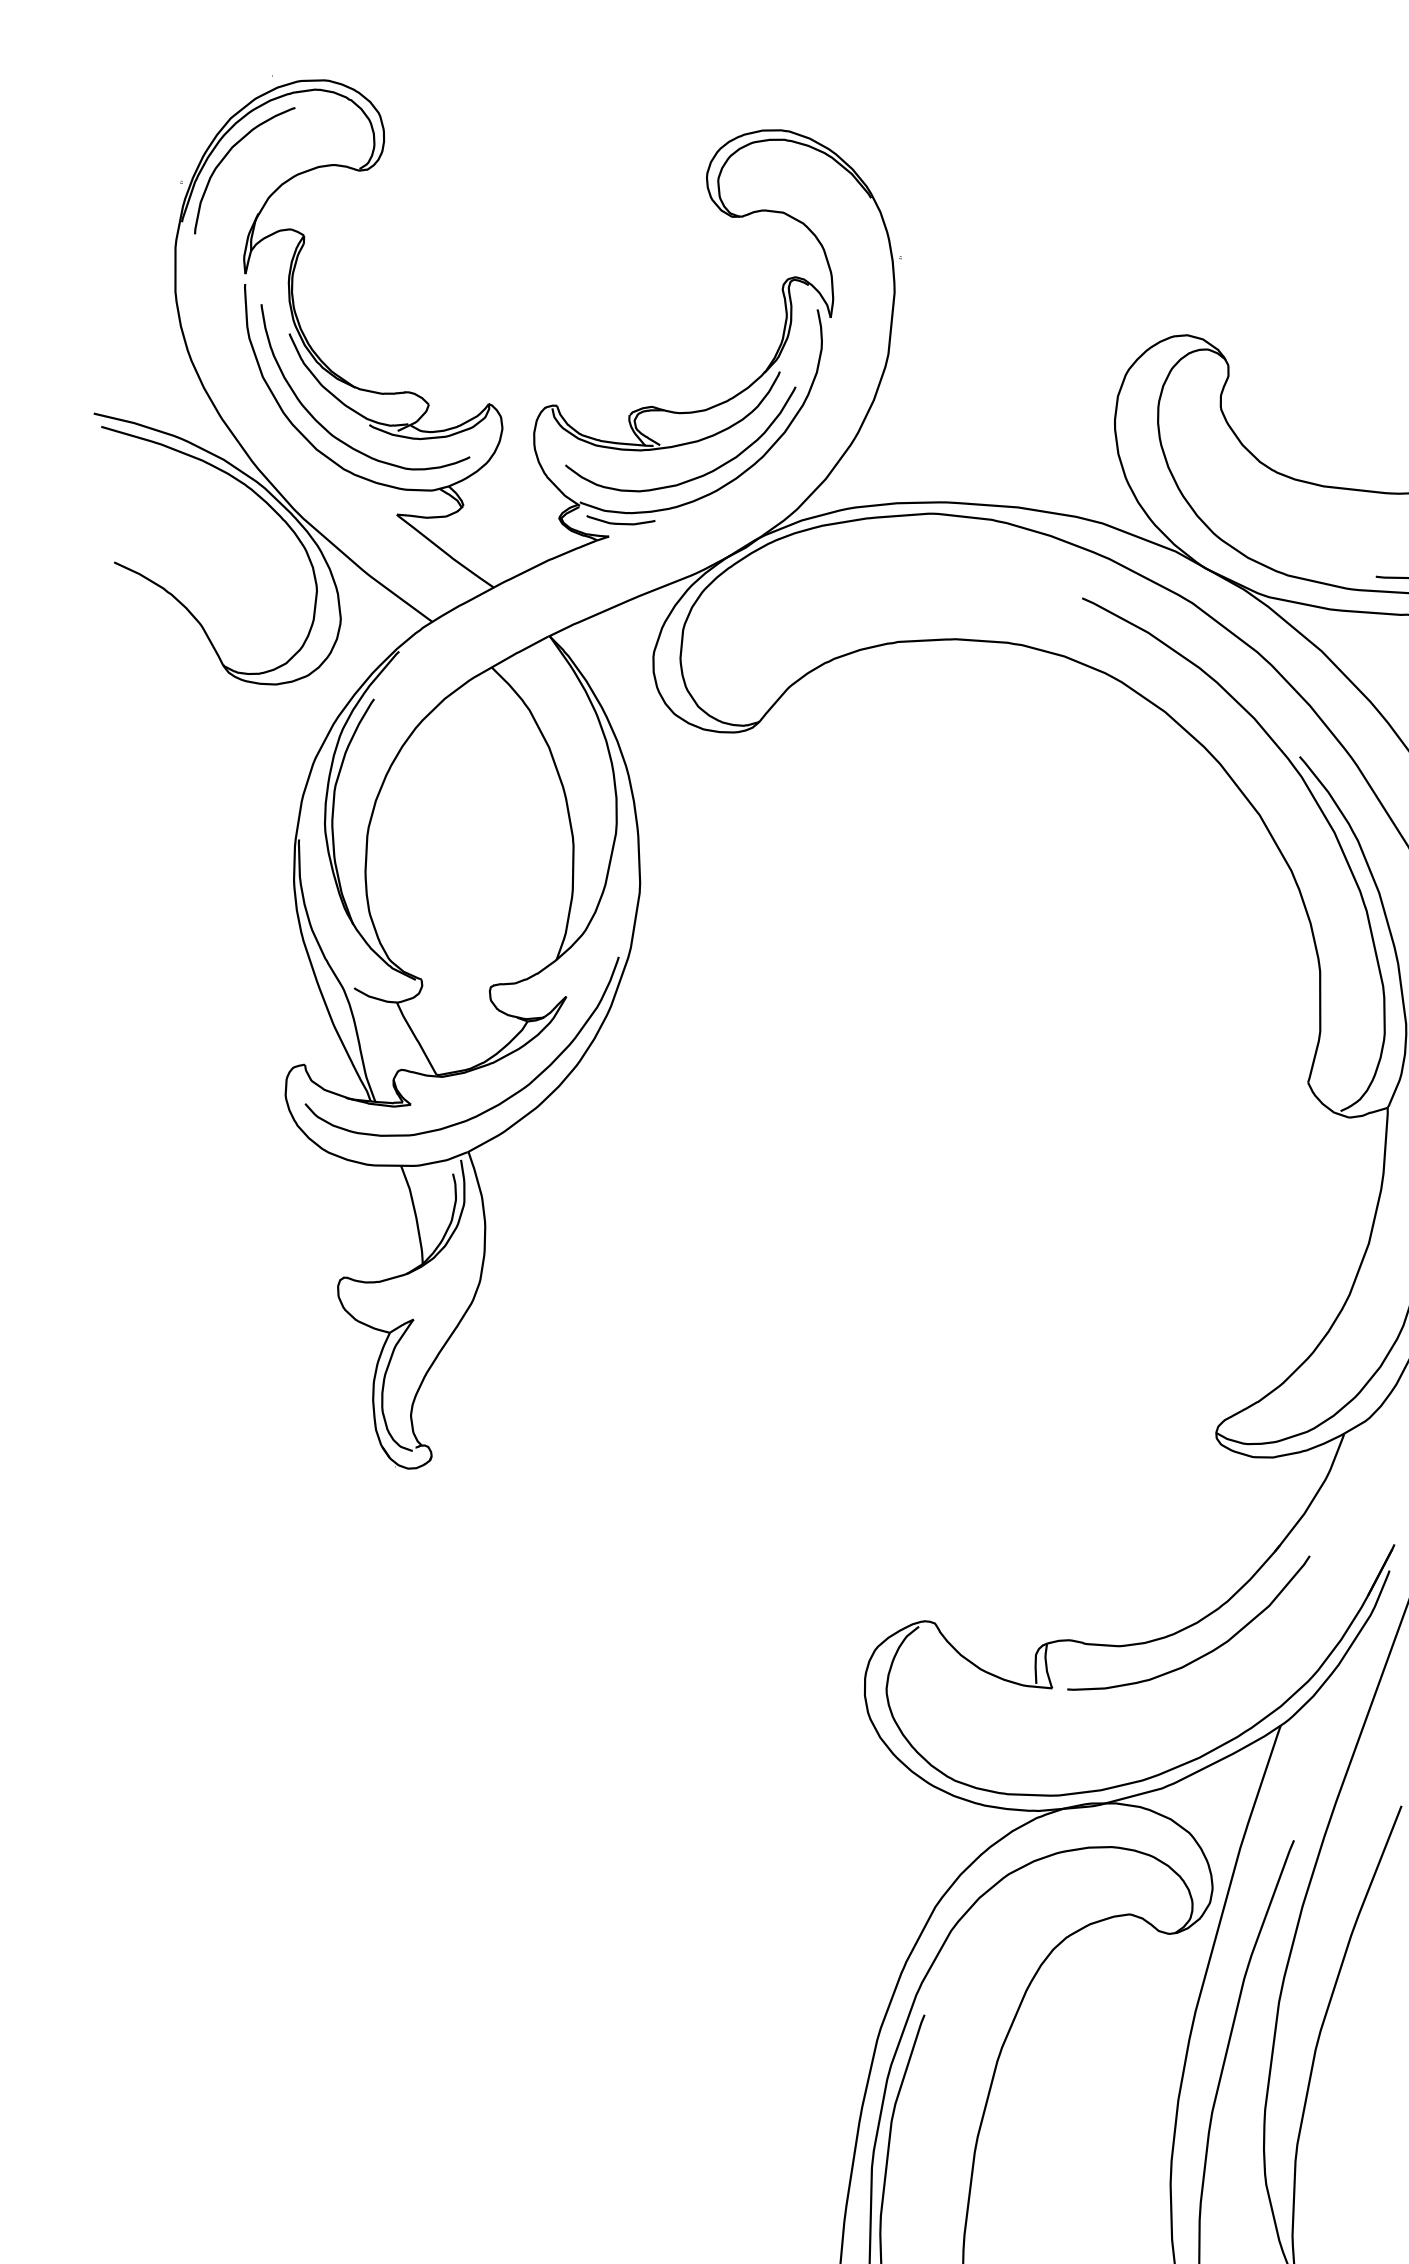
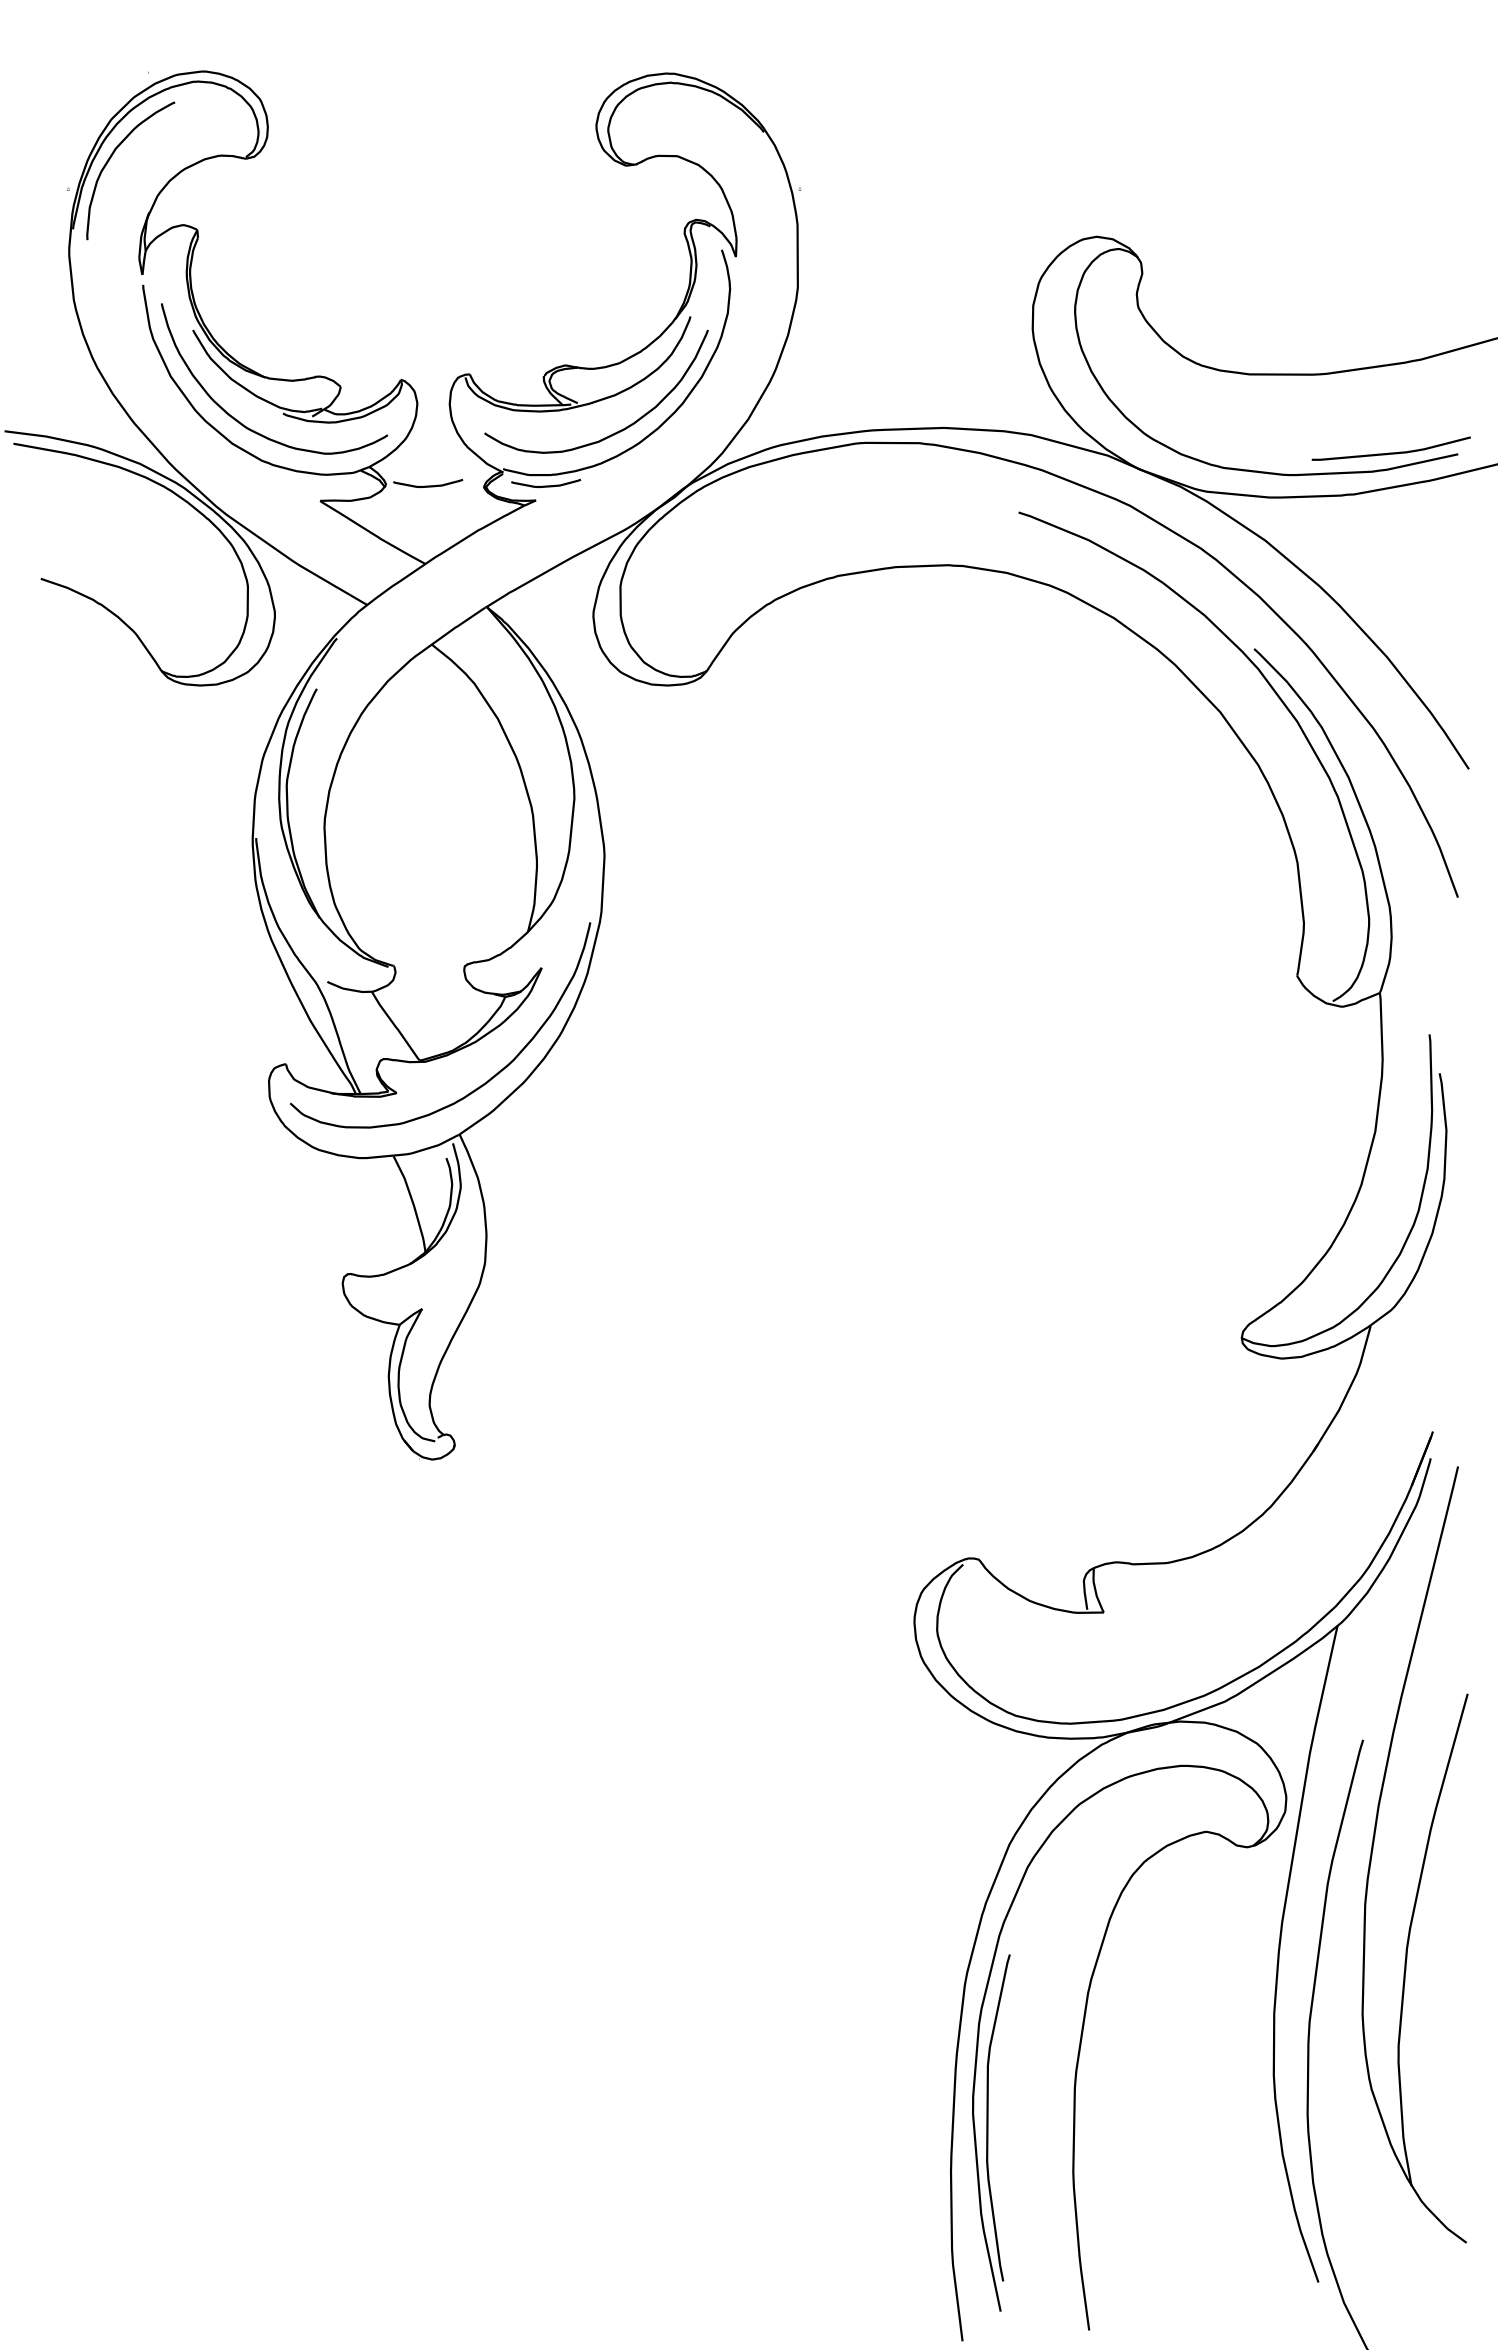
curve: (504, 510) -> (428, 485), added
curve: (1206, 1652) -> (1255, 1560), removed

